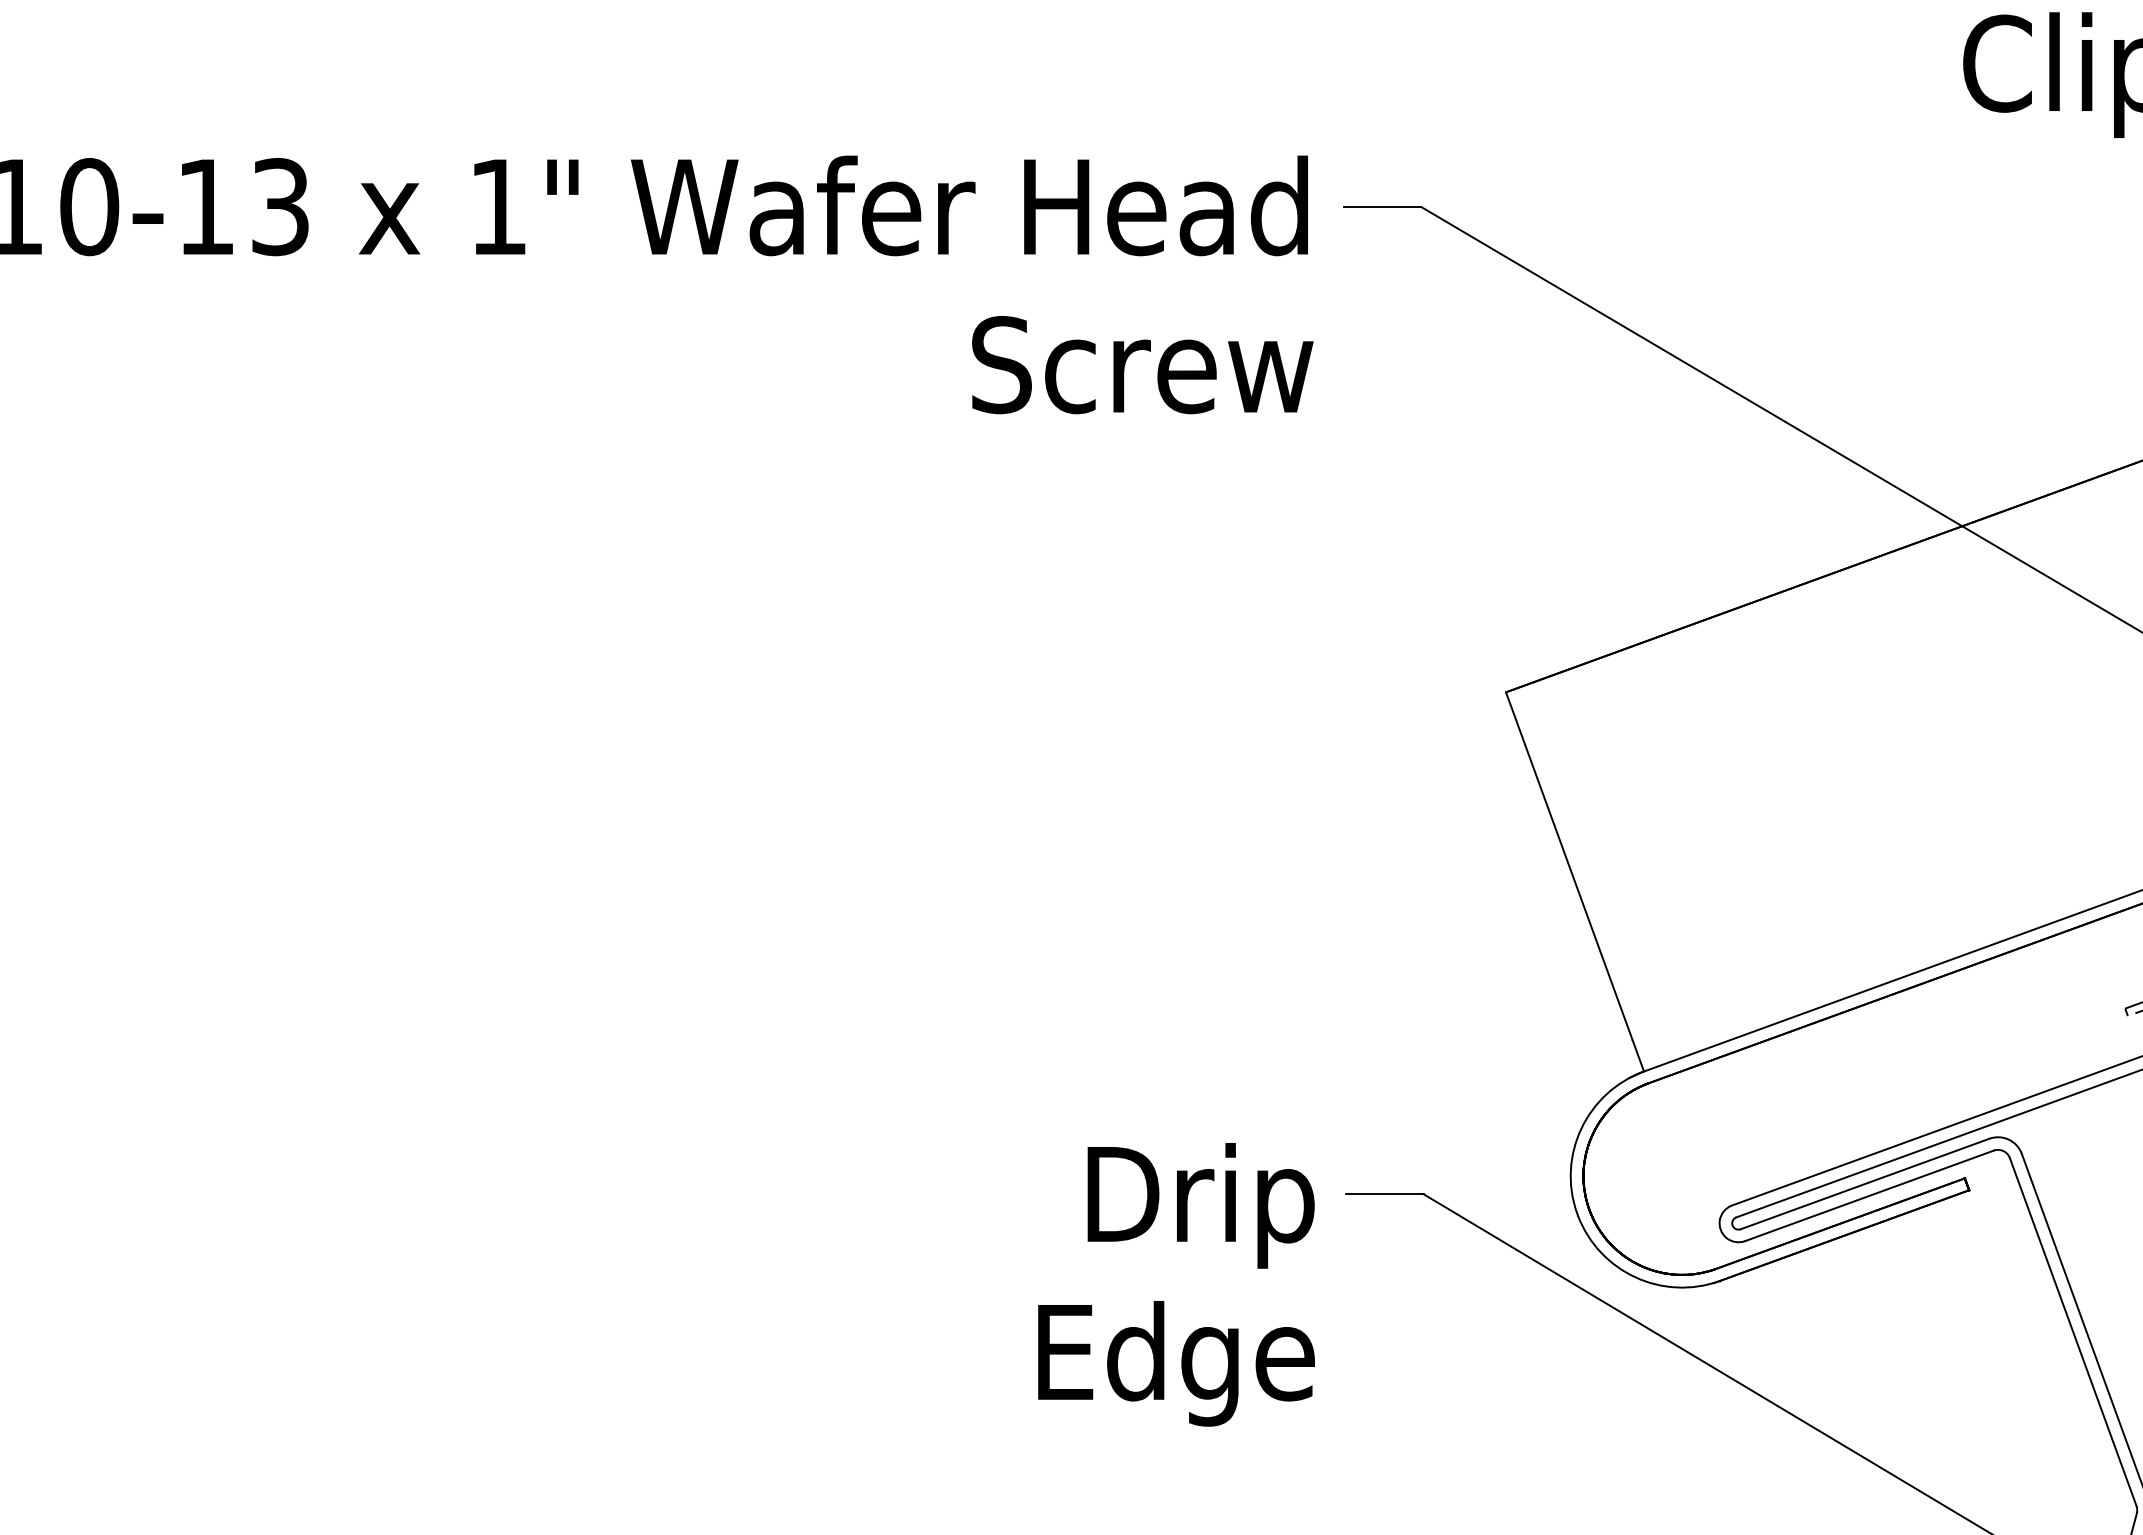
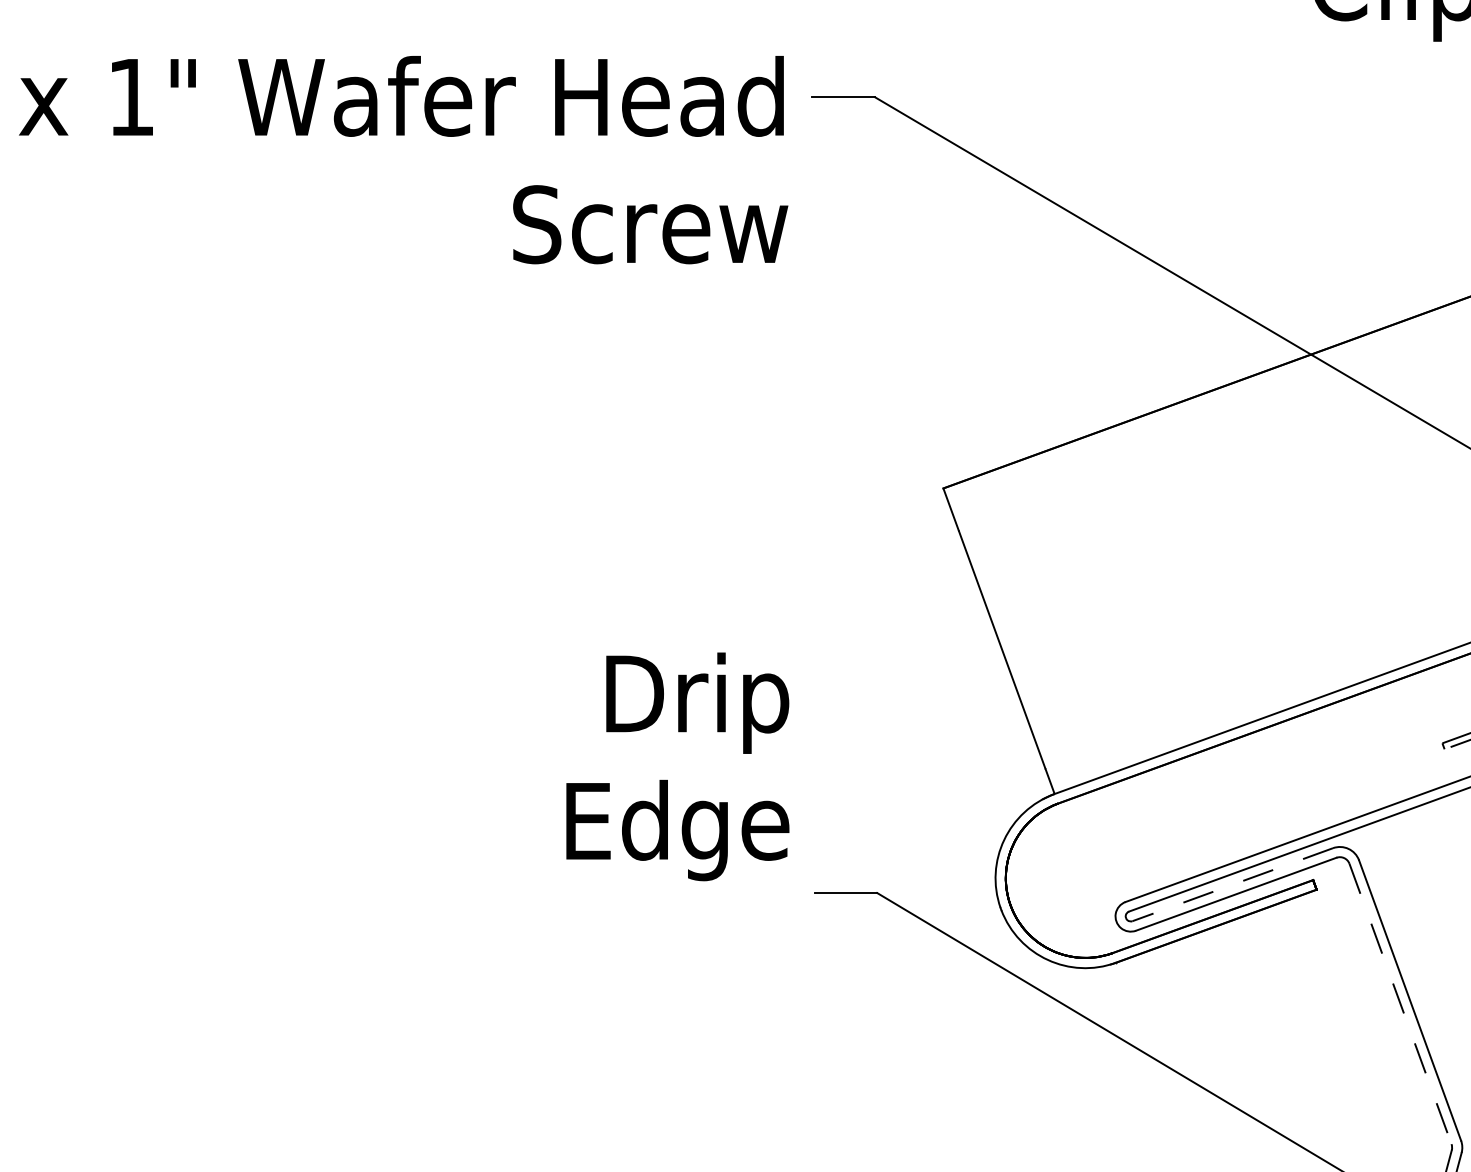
line: (1864, 1184) -> (1232, 885), solid -> dashed
text: (1176, 1284) -> (677, 766), moved
line: (2073, 1332) -> (1400, 1004), solid -> dashed

